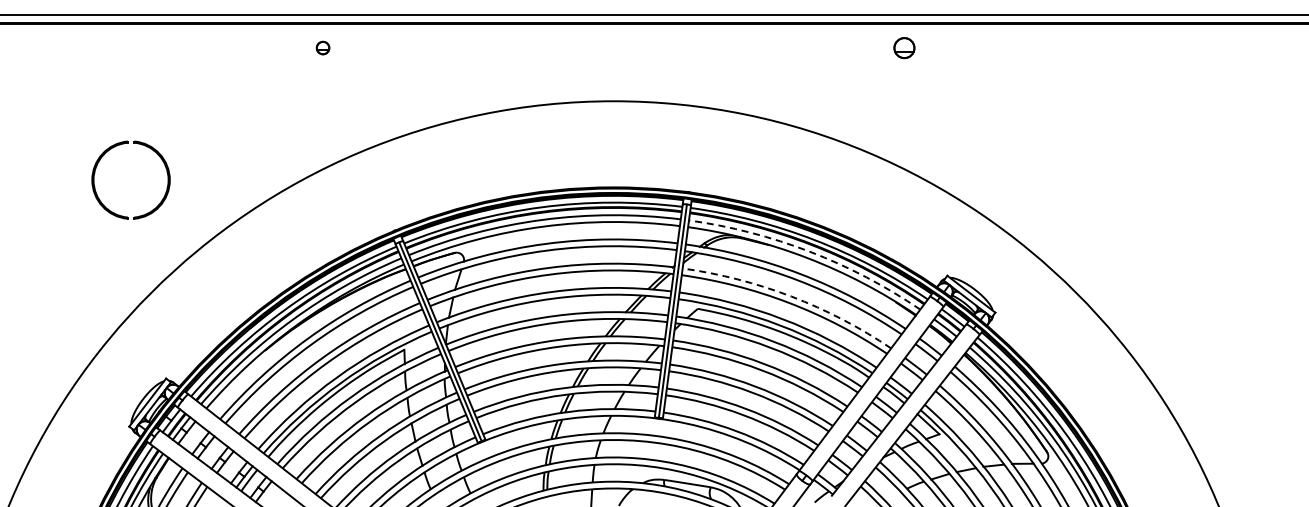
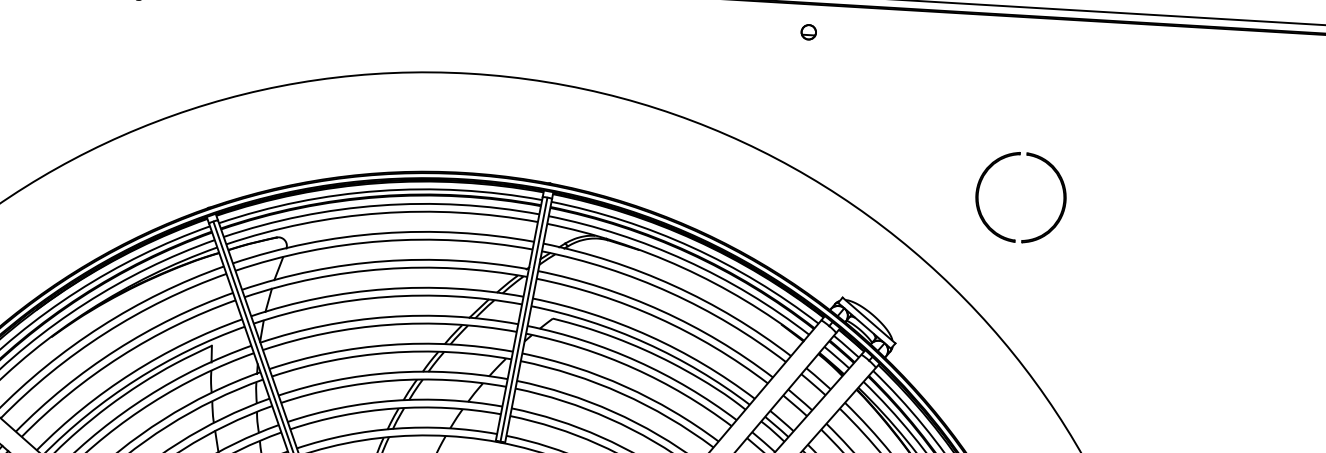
part: (904, 47) -> (808, 31), size x0.62
part: (1118, 151) -> (1048, 166), added
arc: (809, 251) -> (685, 260), dashed -> solid
arc: (791, 296) -> (661, 310), dashed -> solid

